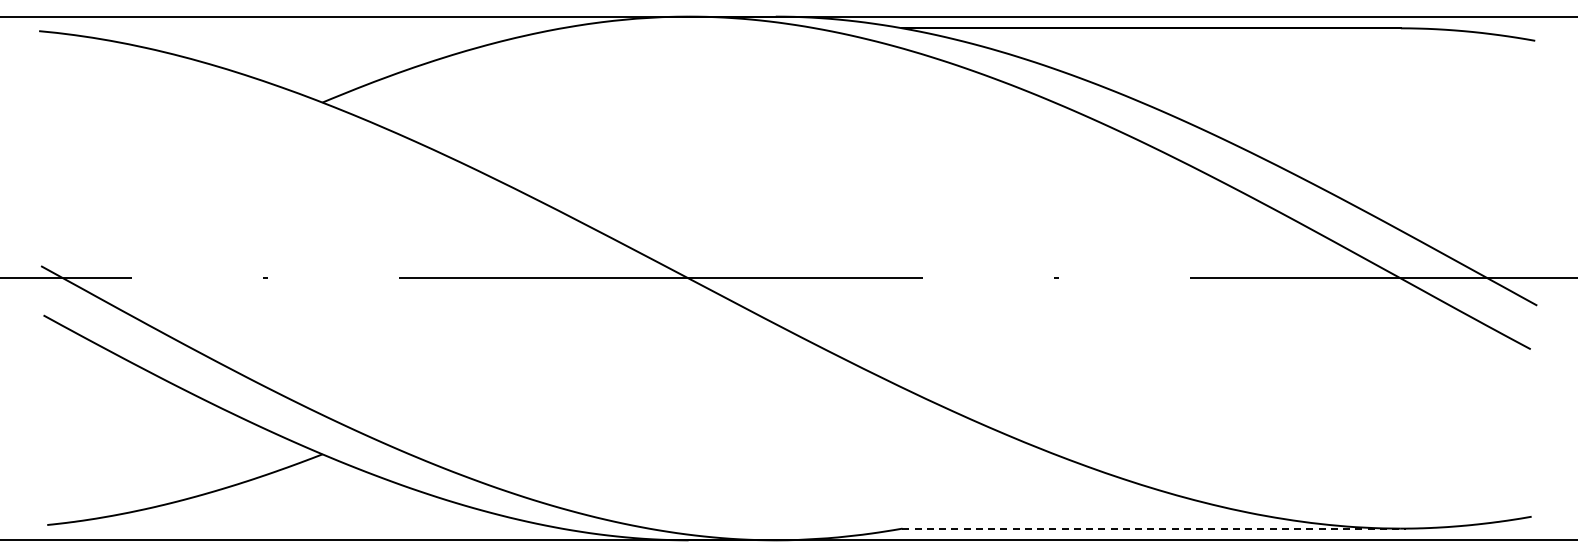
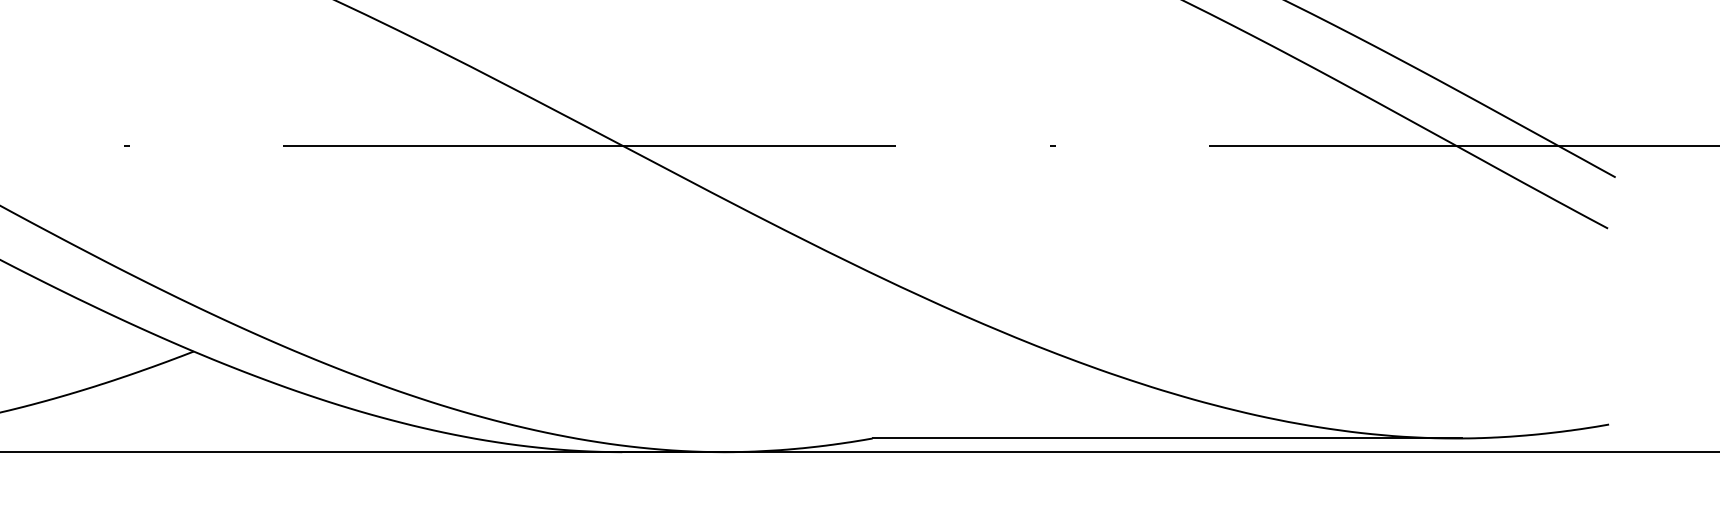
line: (1154, 528) -> (1167, 438), dashed -> solid

